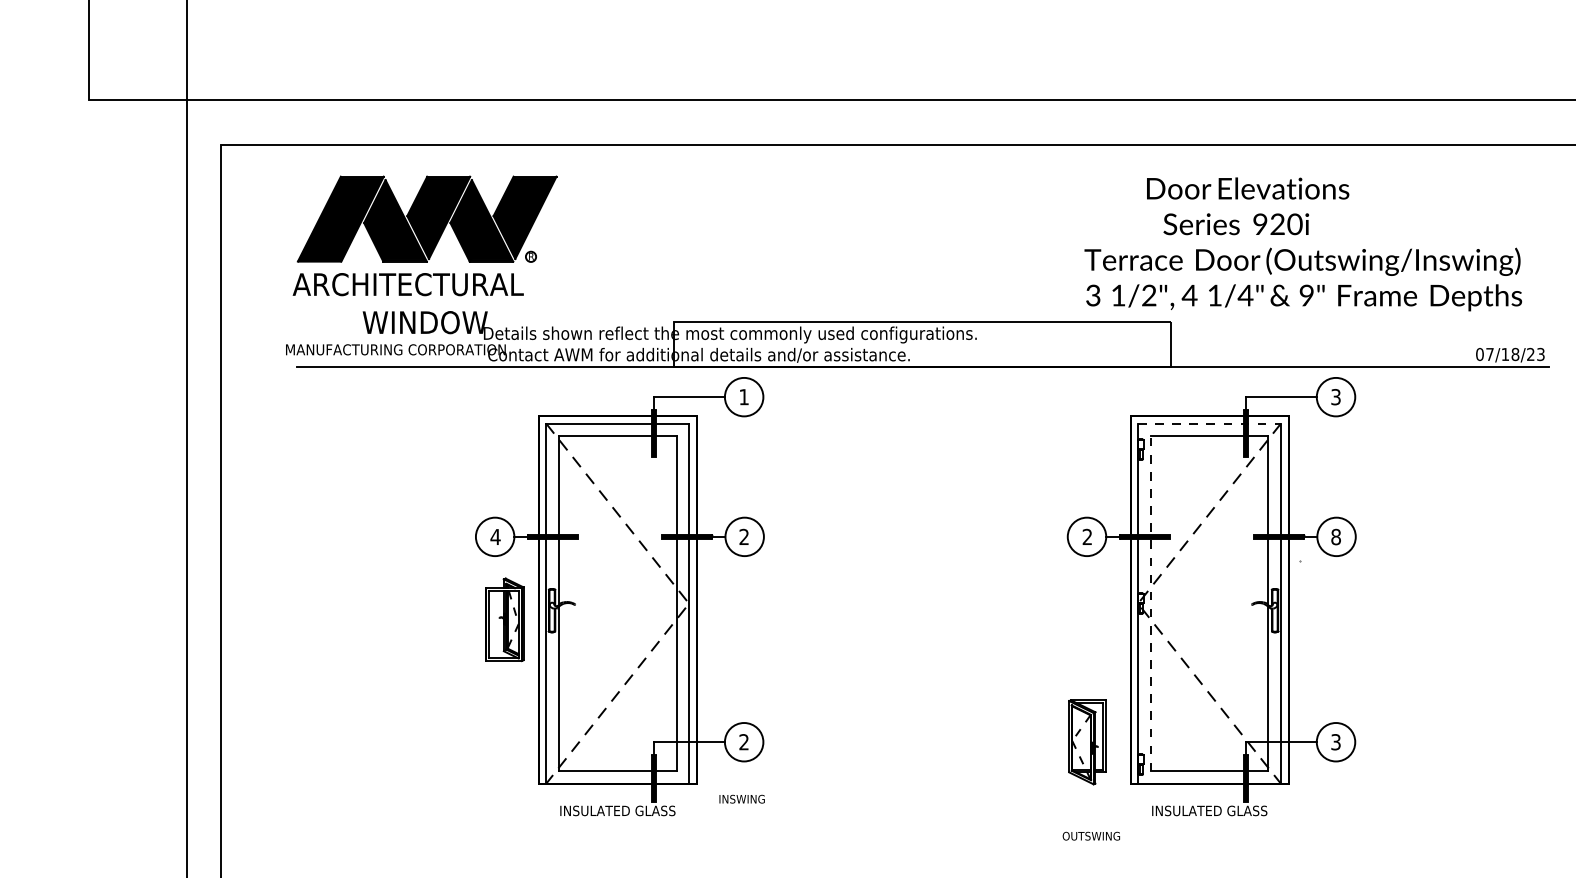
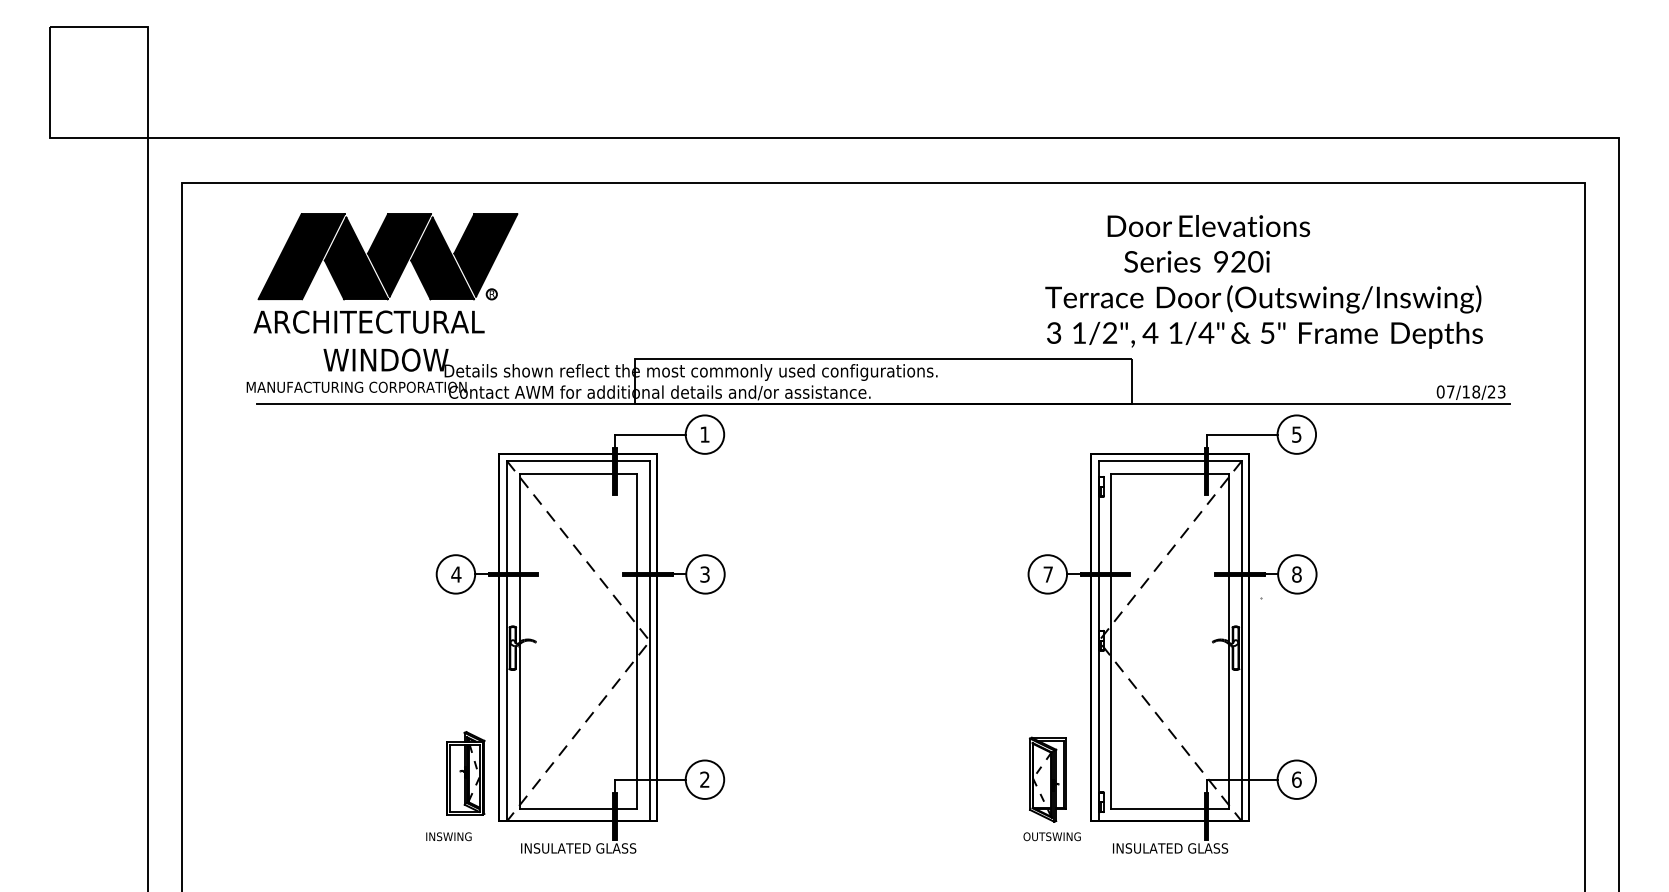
text: (1306, 294) -> (1267, 332), 9" -> 5"
text: (1335, 395) -> (1296, 433), 3 -> 5
line: (1209, 423) -> (1170, 461), dashed -> solid
text: (743, 536) -> (704, 574), 2 -> 3
text: (1086, 536) -> (1047, 574), 2 -> 7
line: (1150, 603) -> (1111, 641), dashed -> solid
part: (504, 619) -> (465, 773), moved
text: (1335, 741) -> (1296, 779), 3 -> 6
text: (741, 798) -> (448, 836), moved
text: (1090, 835) -> (1051, 836), moved

